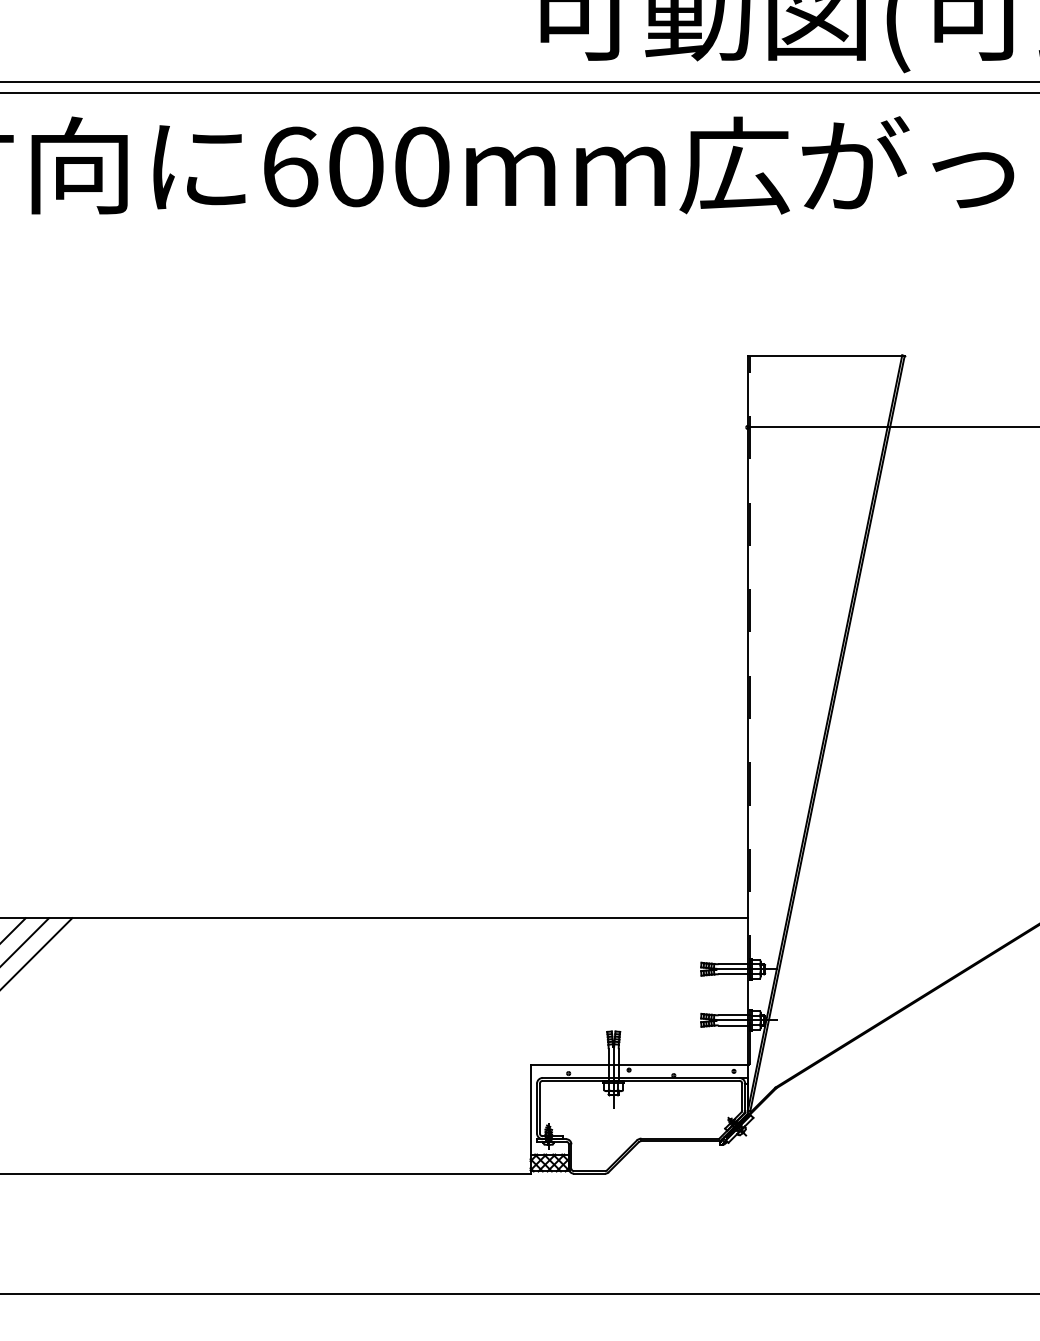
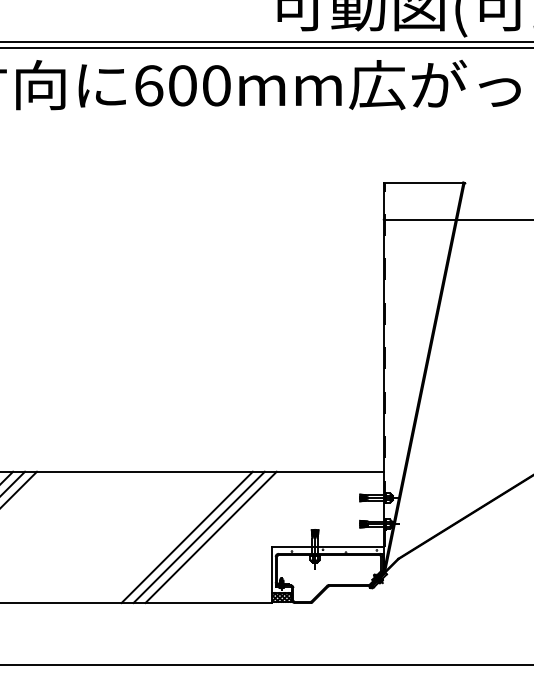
line: (363, 1046) -> (186, 537), added
line: (386, 1046) -> (198, 537), added
line: (410, 1046) -> (210, 537), added

